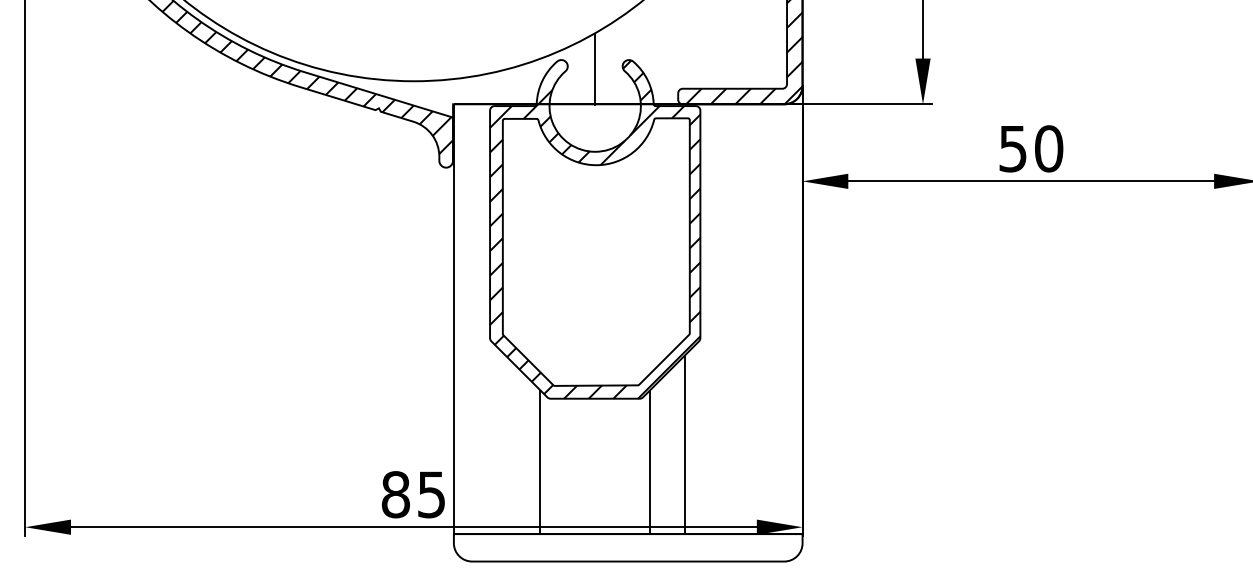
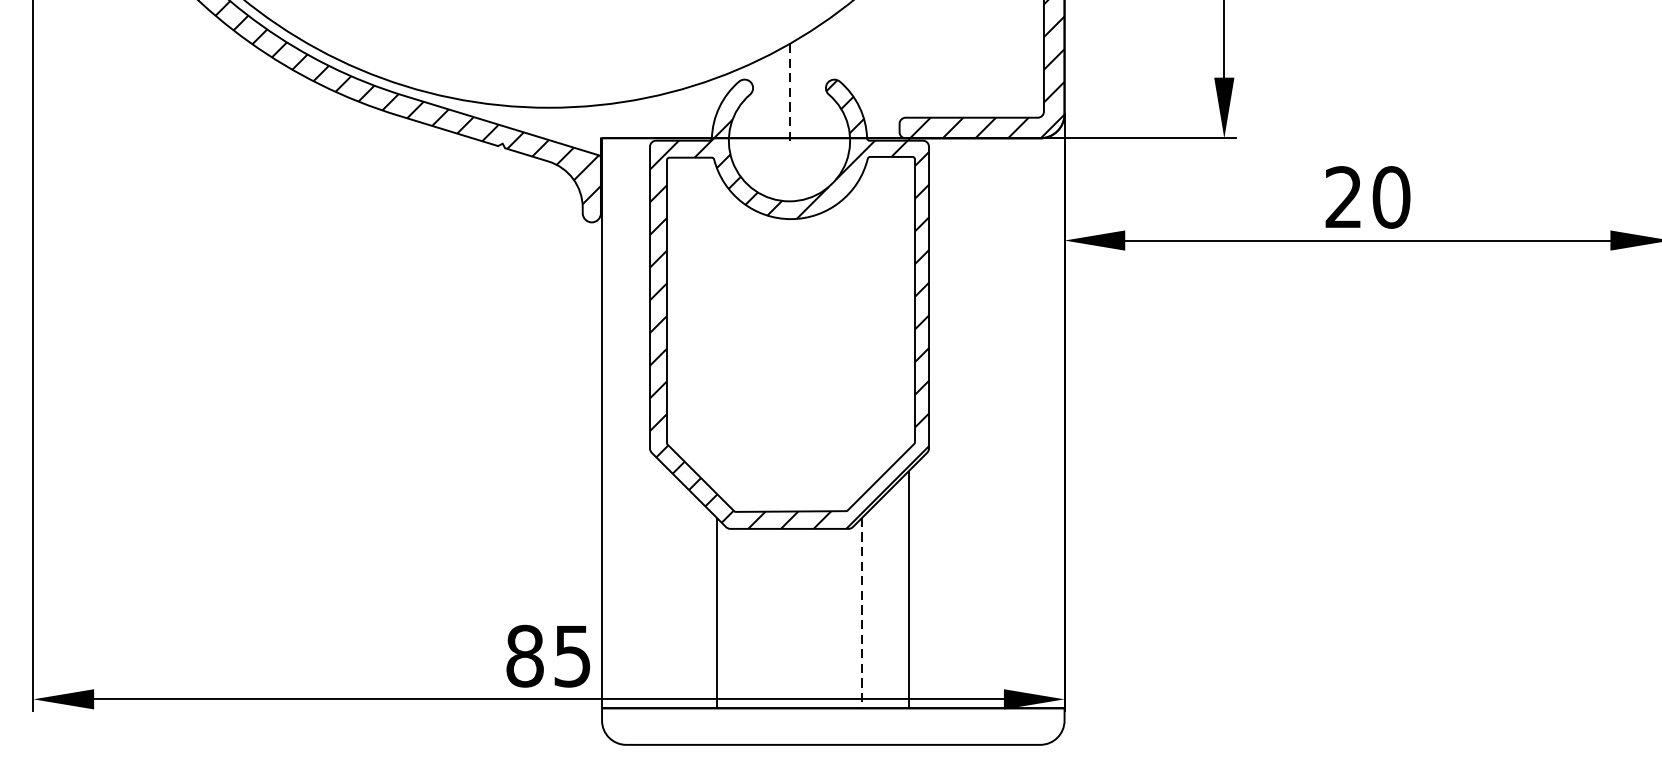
line: (595, 70) -> (789, 93), solid -> dashed
text: (1012, 148) -> (1343, 196), 50 -> 20
line: (650, 462) -> (862, 613), solid -> dashed

